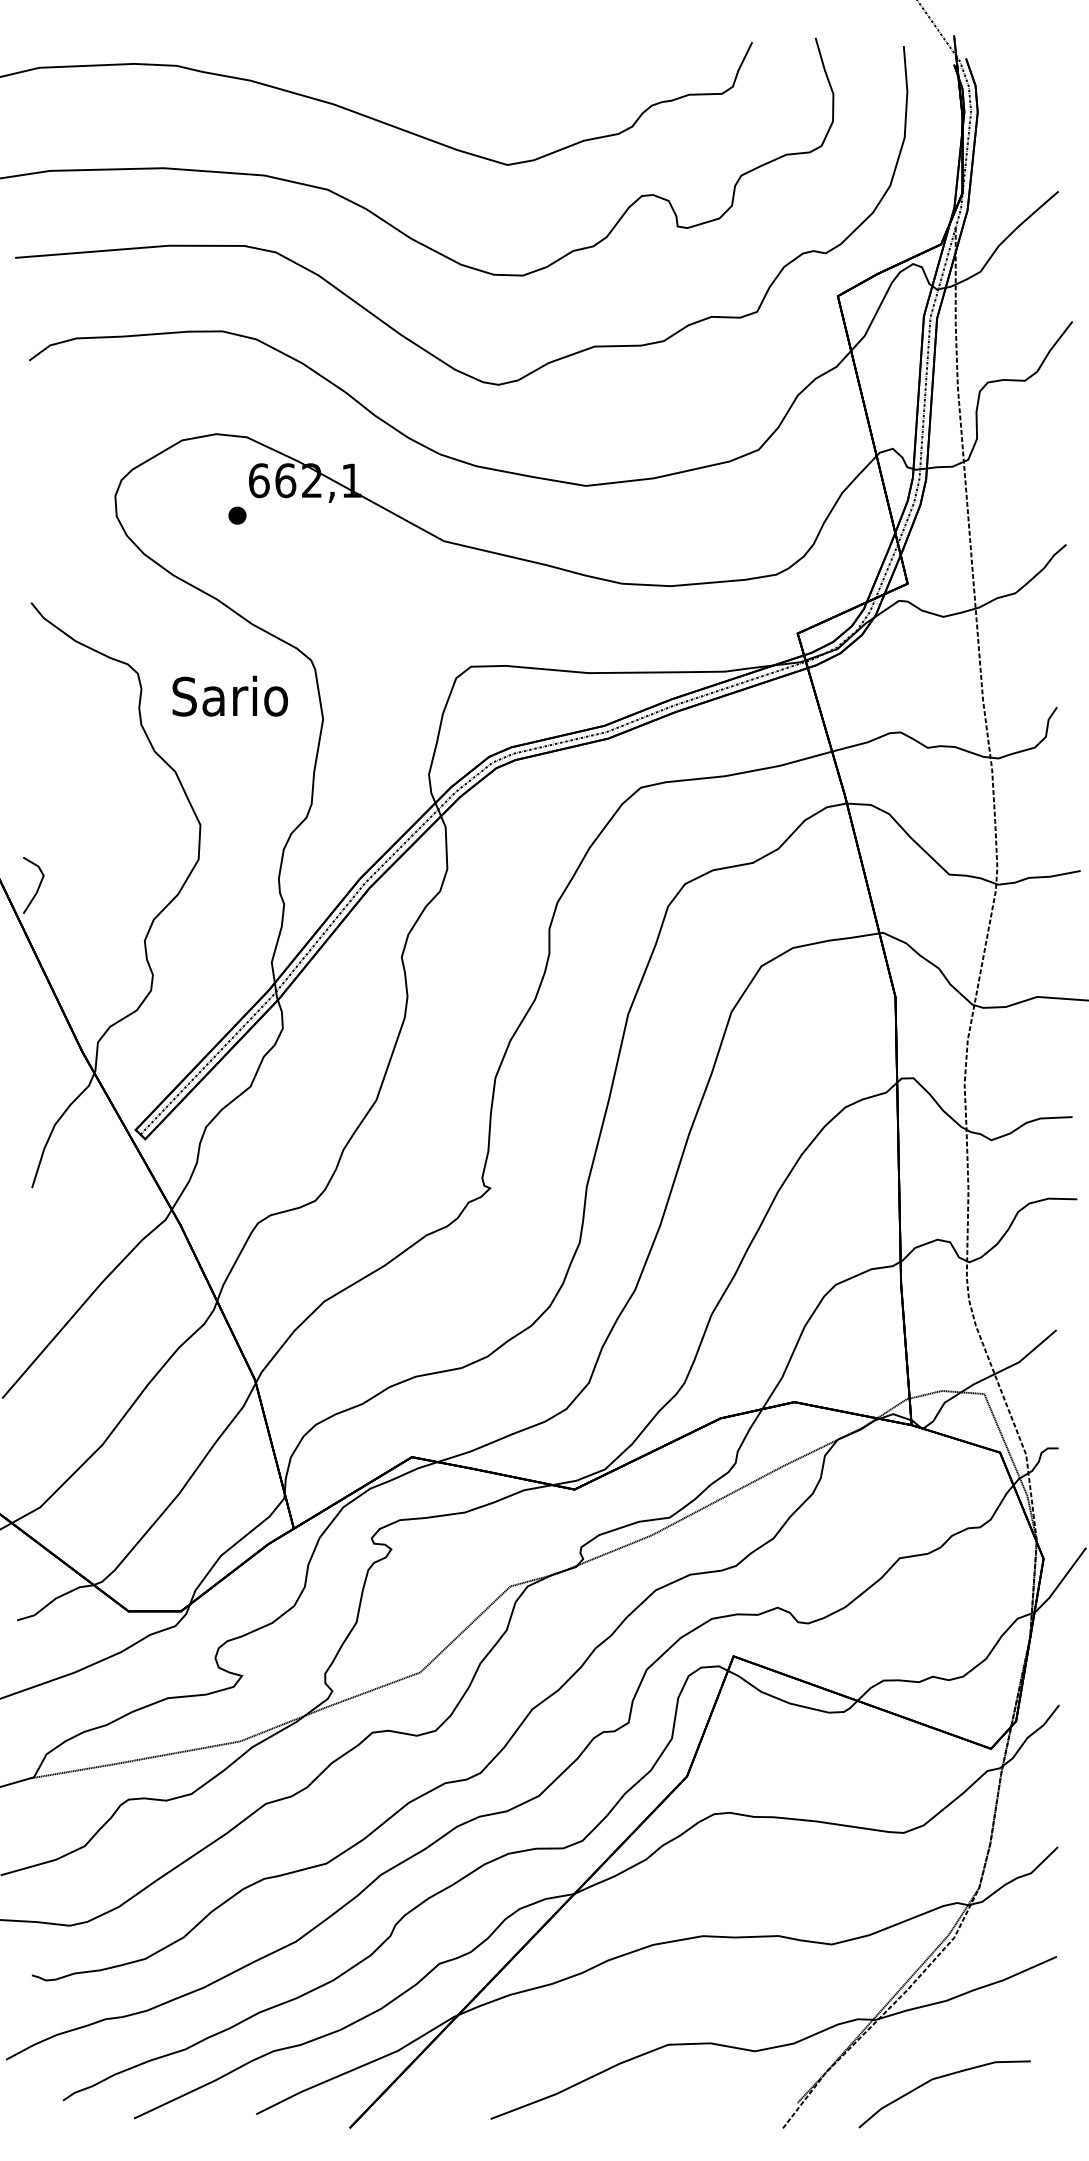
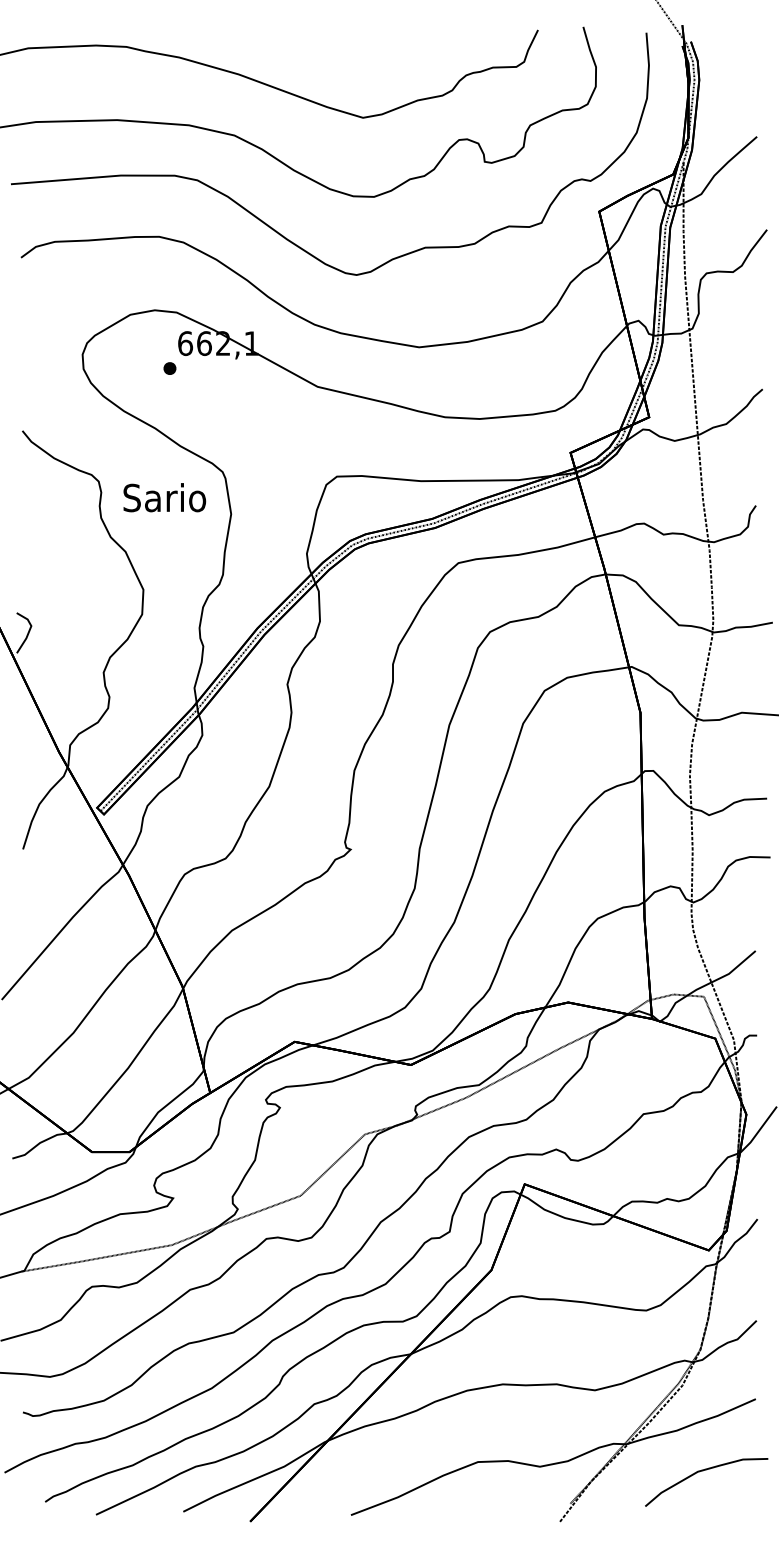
curve: (940, 2078) -> (703, 1471), moved

